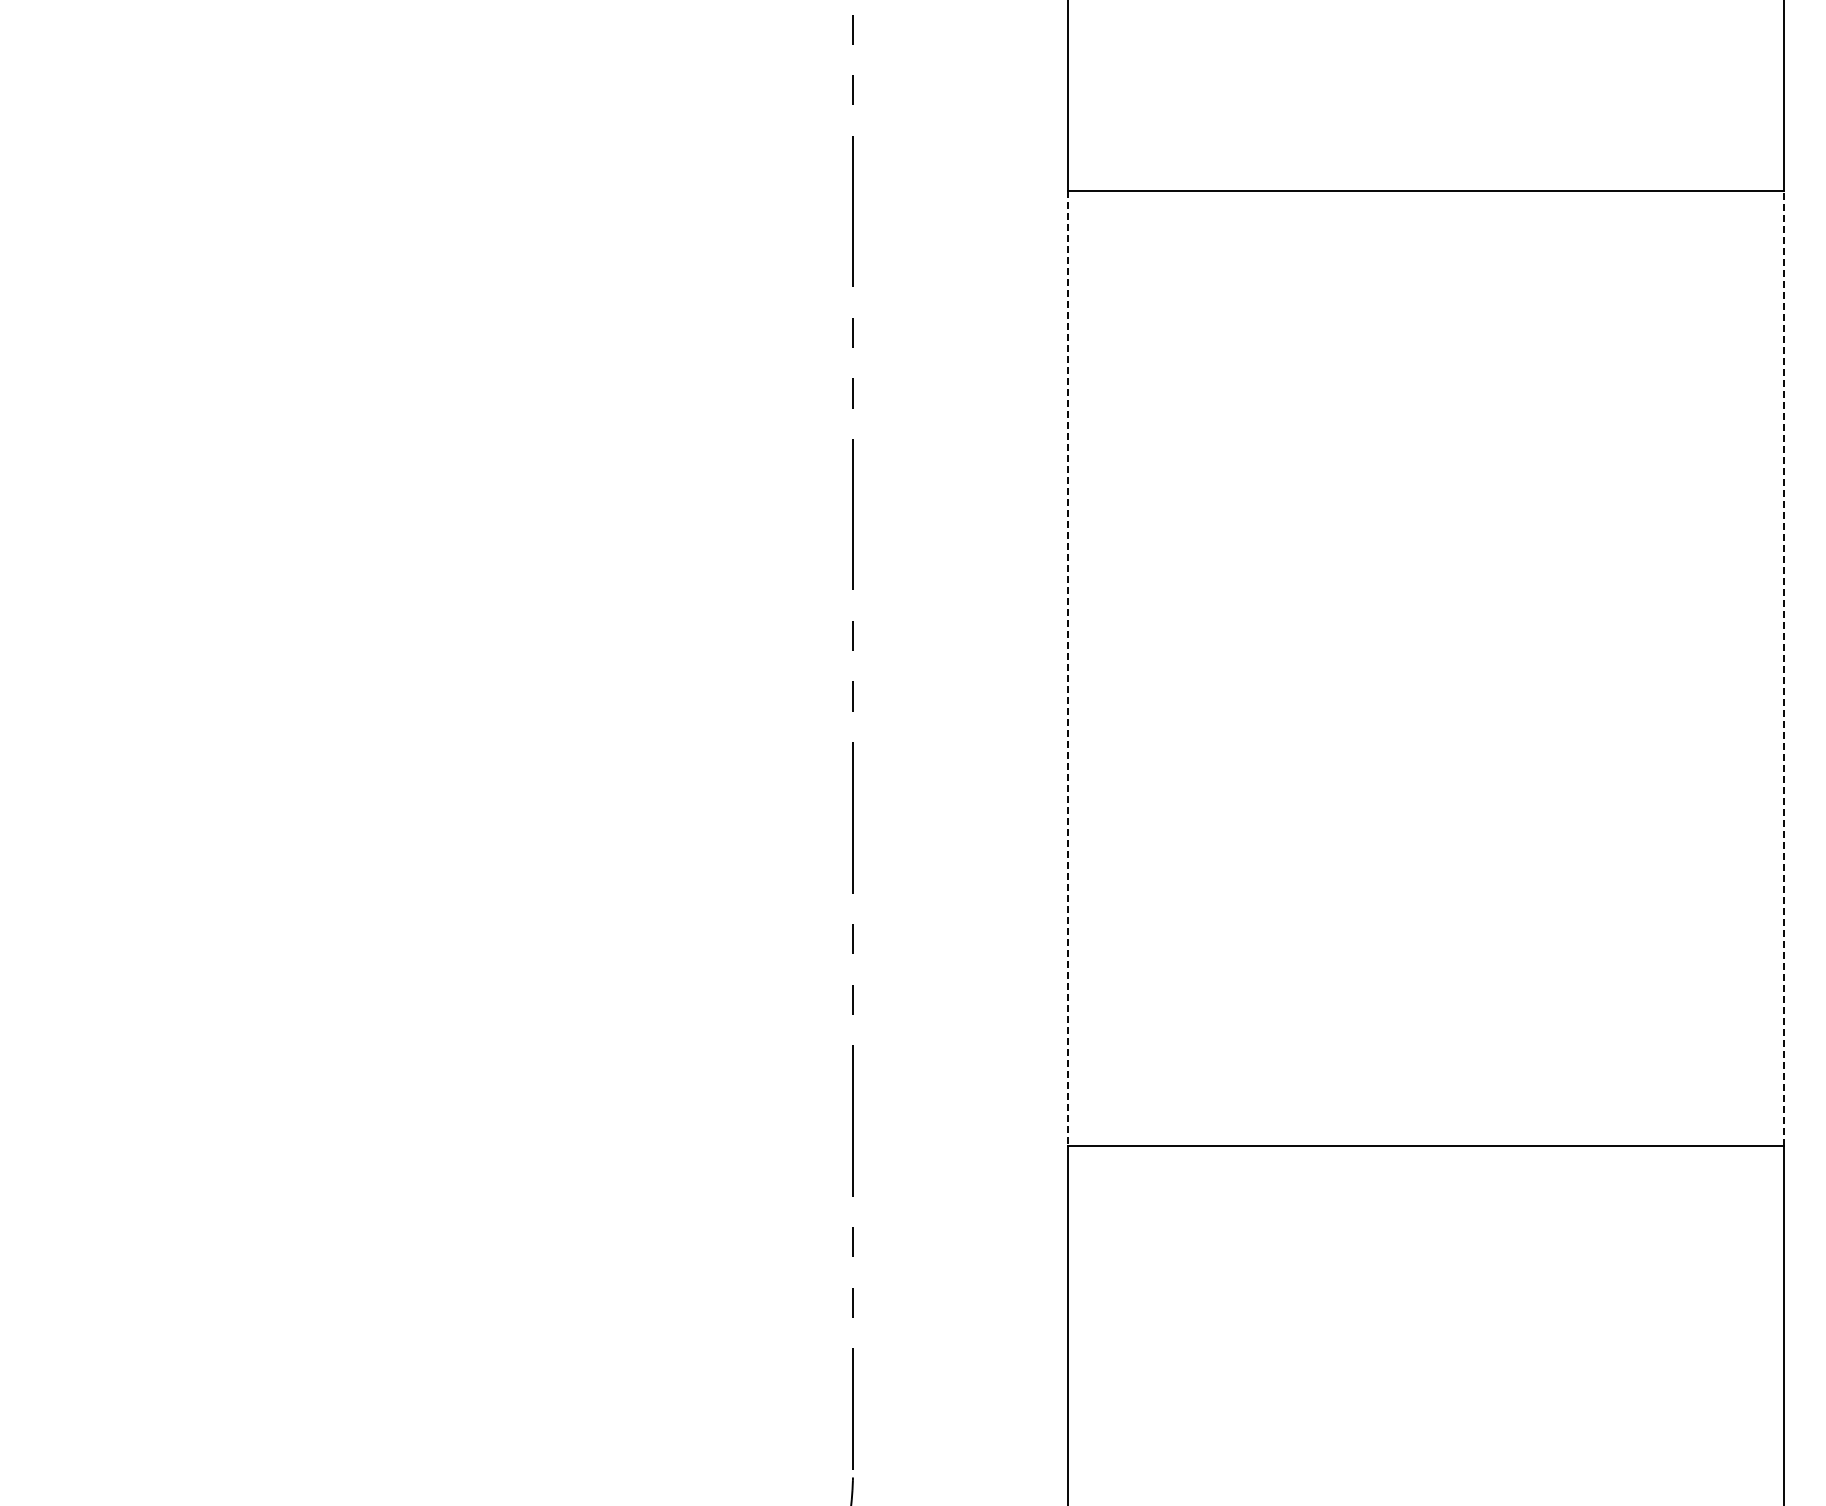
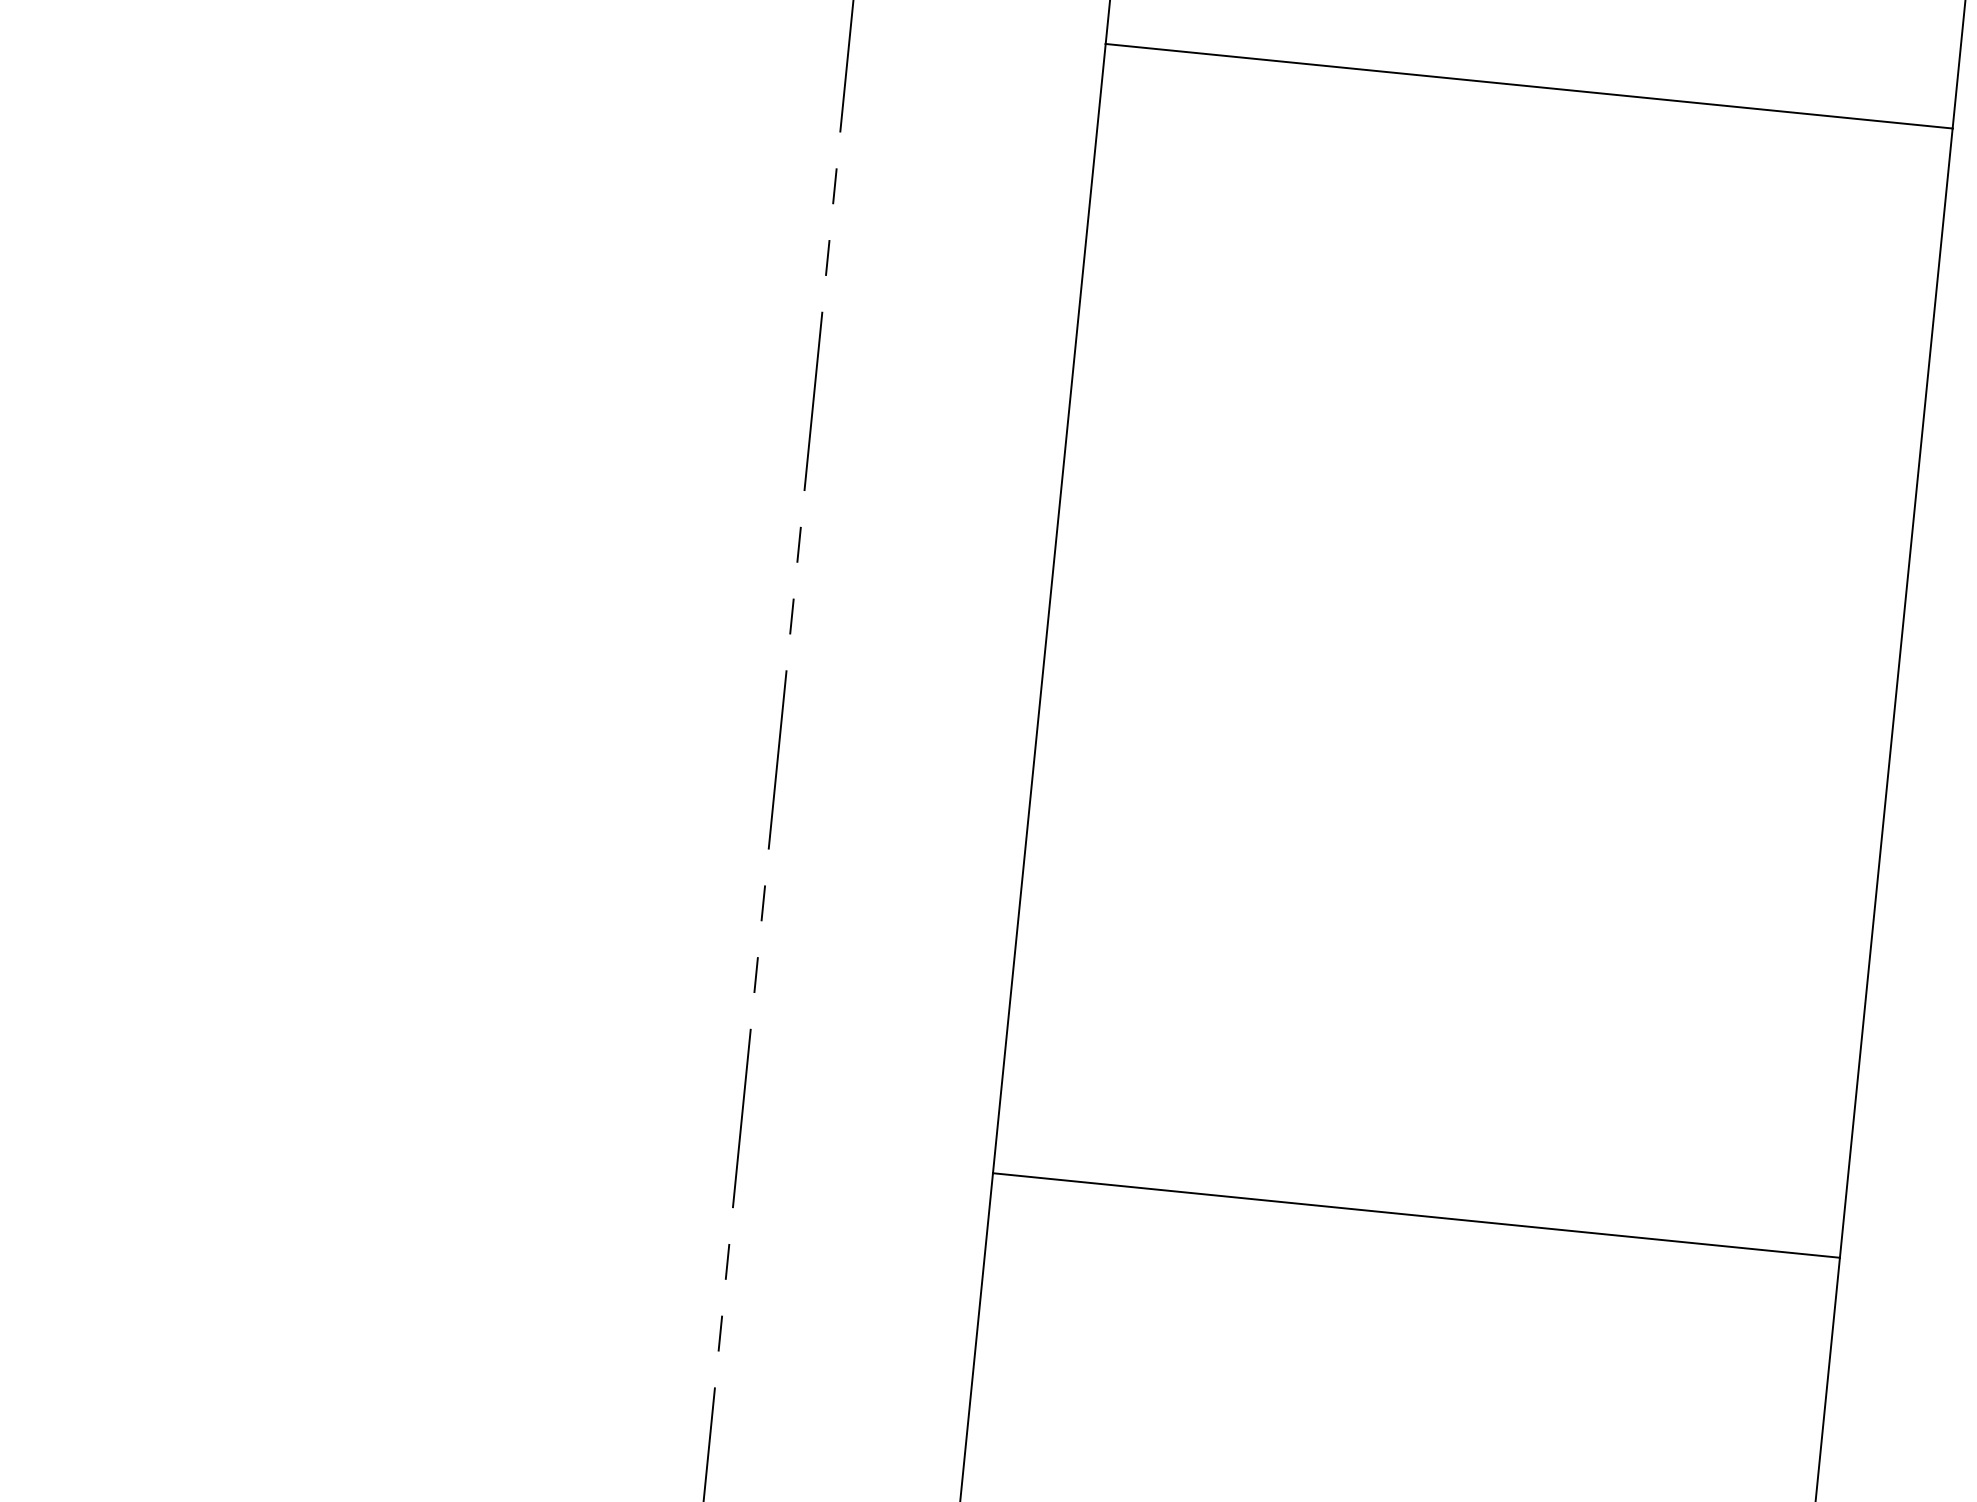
line: (1783, 667) -> (1895, 691), dashed -> solid
line: (1067, 668) -> (1048, 608), dashed -> solid

